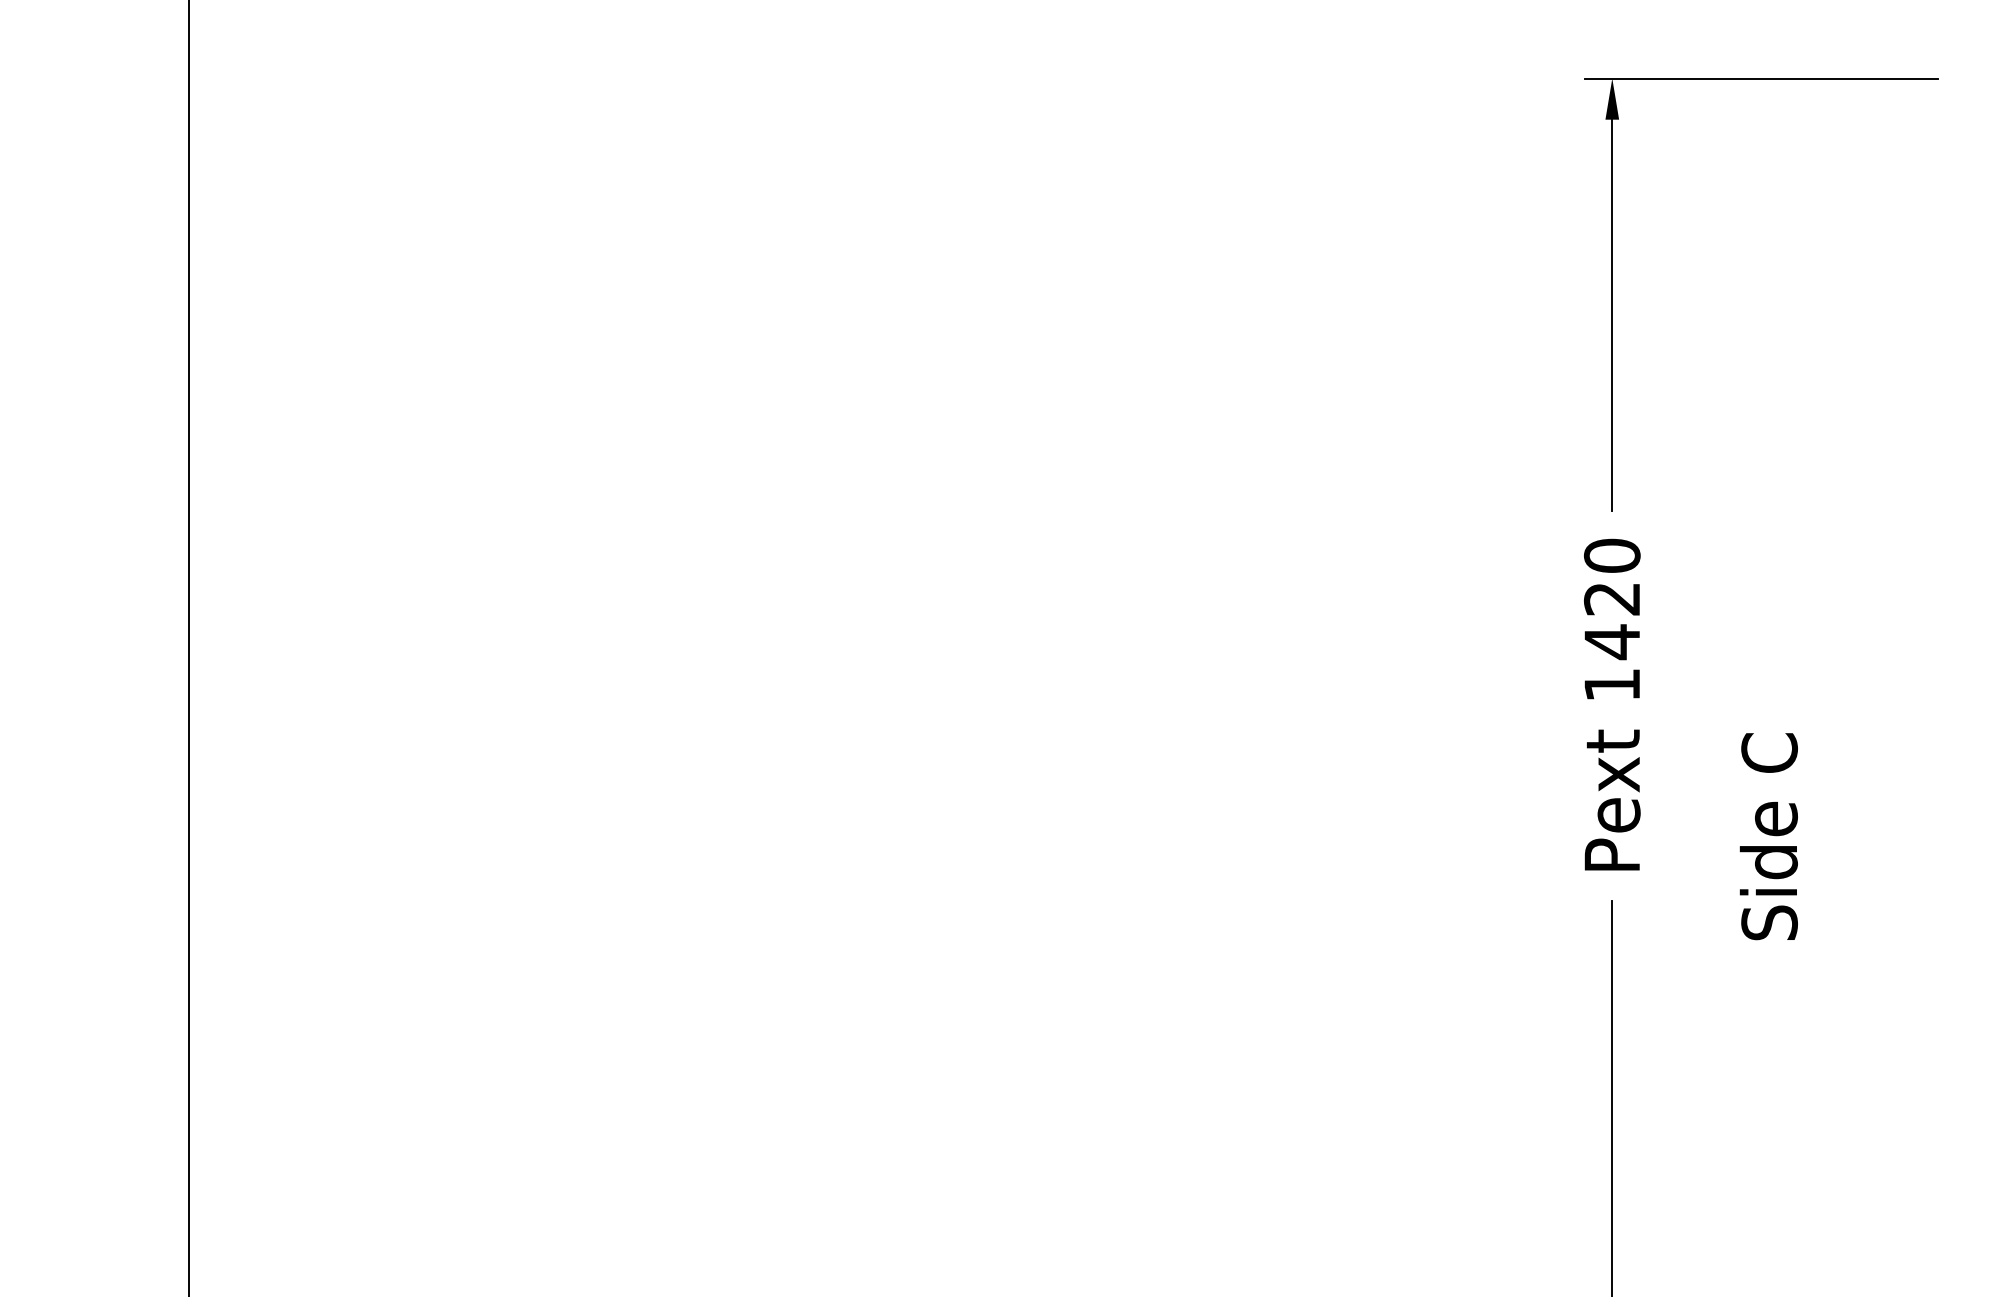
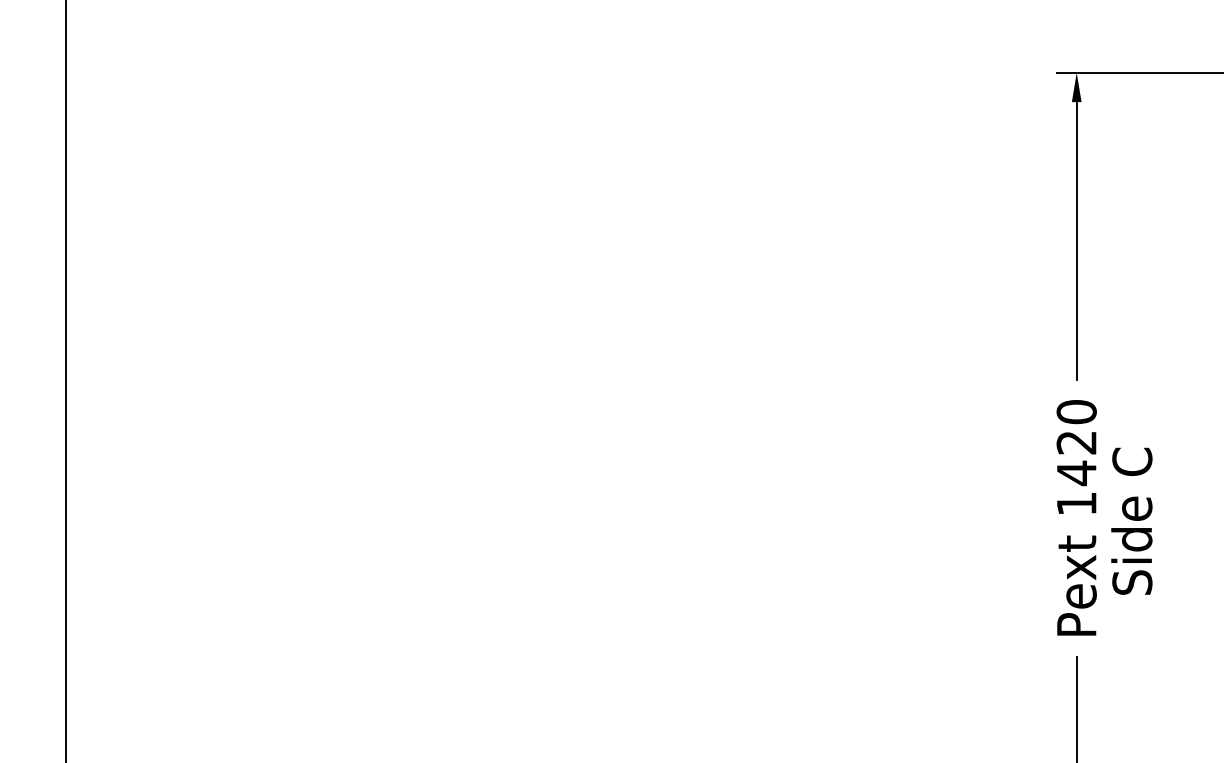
text: (1768, 836) -> (1131, 521), moved

